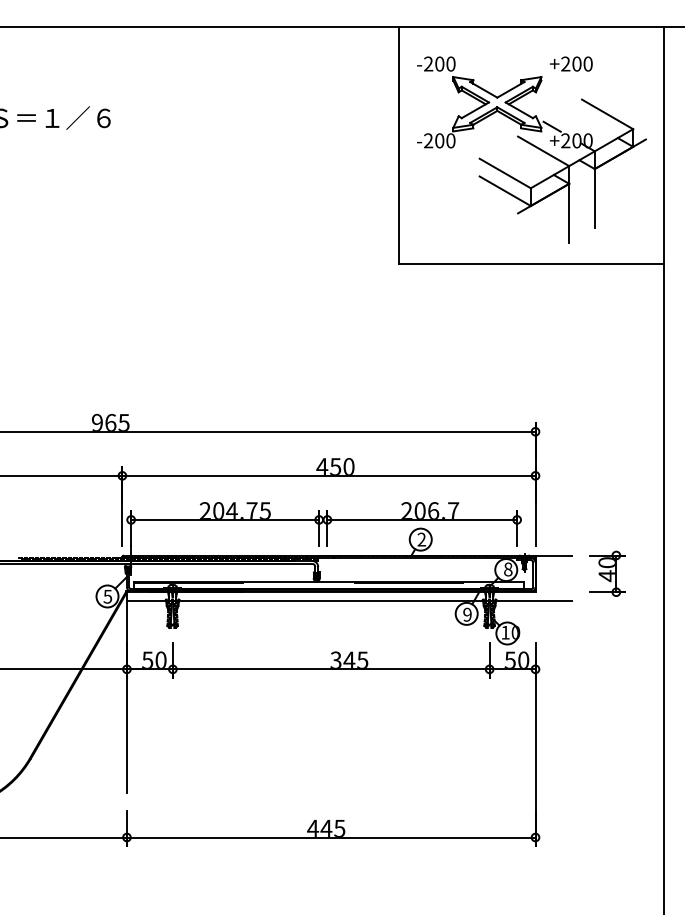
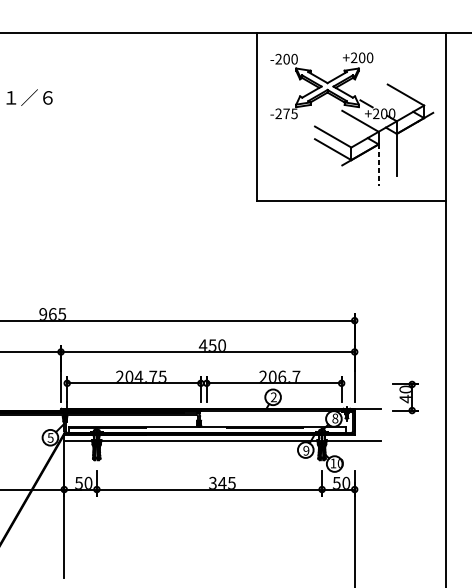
text: (571, 63) -> (358, 57), moved
text: (445, 140) -> (290, 113), -200 -> -275
line: (569, 213) -> (378, 165), solid -> dashed
part: (607, 573) -> (405, 397), moved

